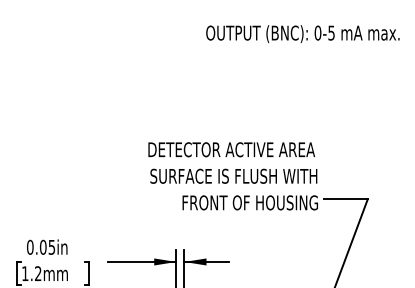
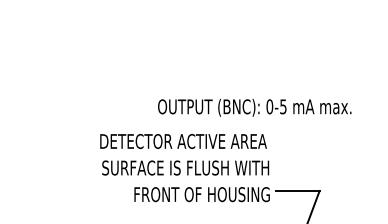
text: (302, 33) -> (254, 107), moved

